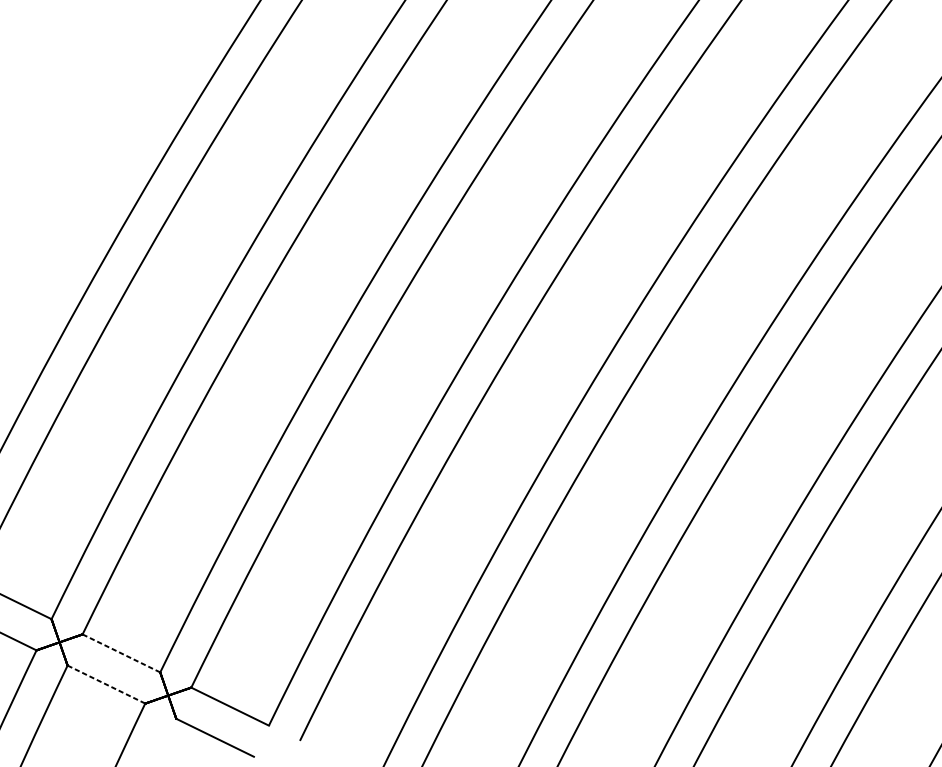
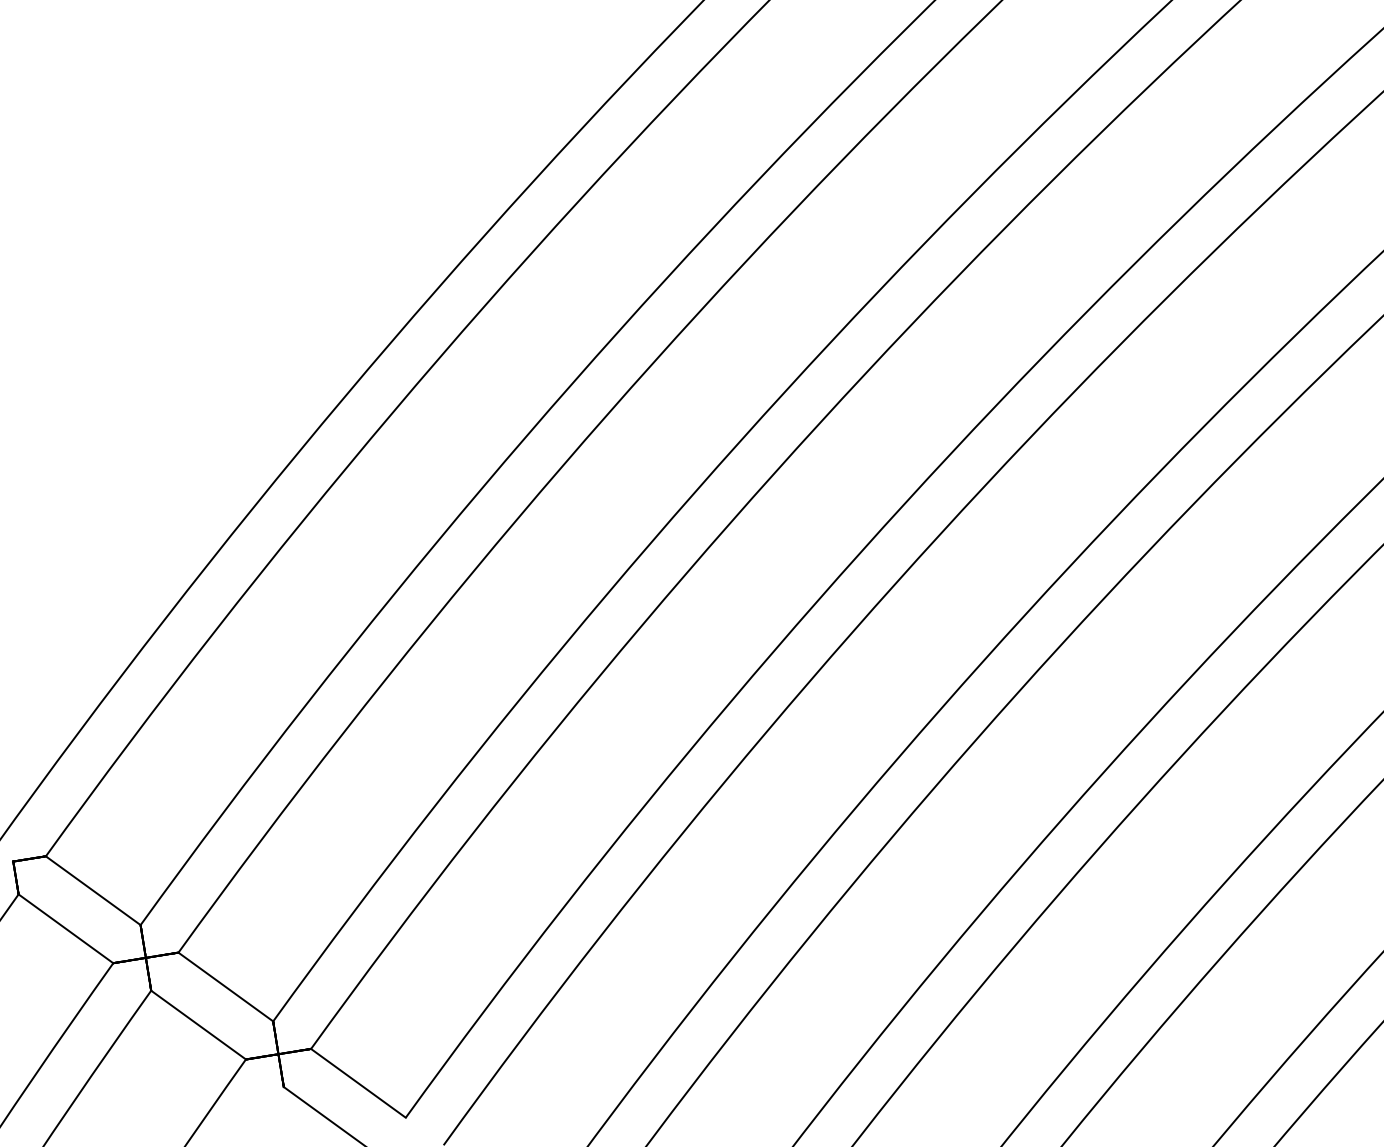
line: (121, 653) -> (226, 987), dashed -> solid
line: (106, 684) -> (198, 1024), dashed -> solid

